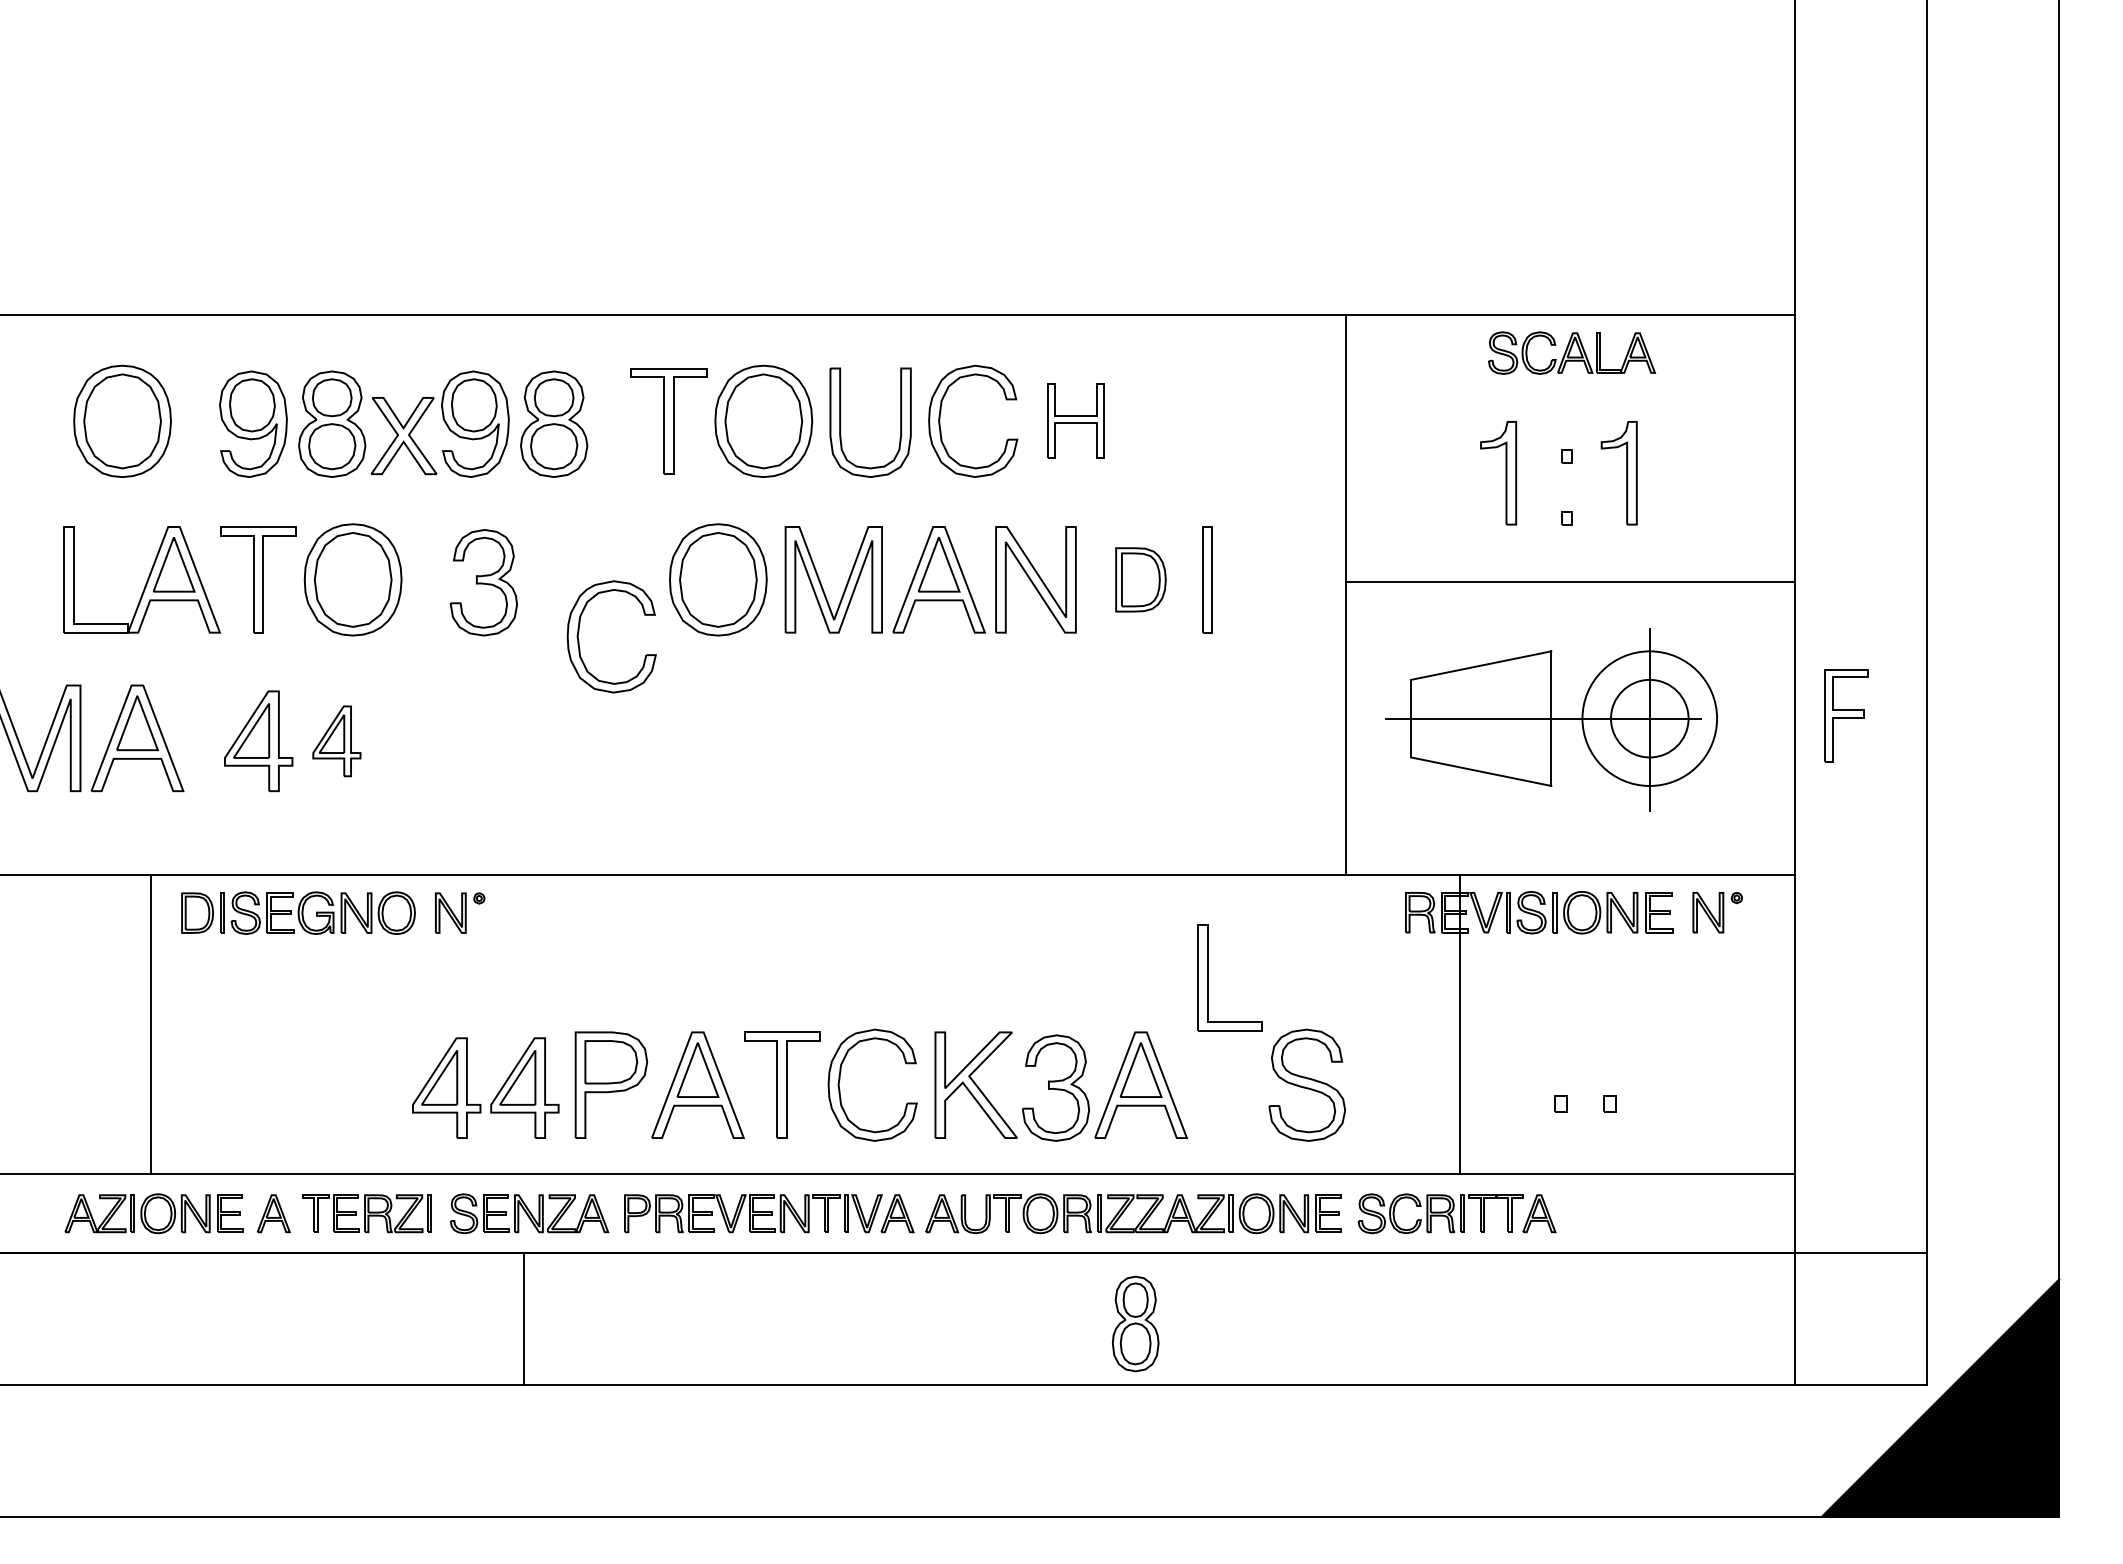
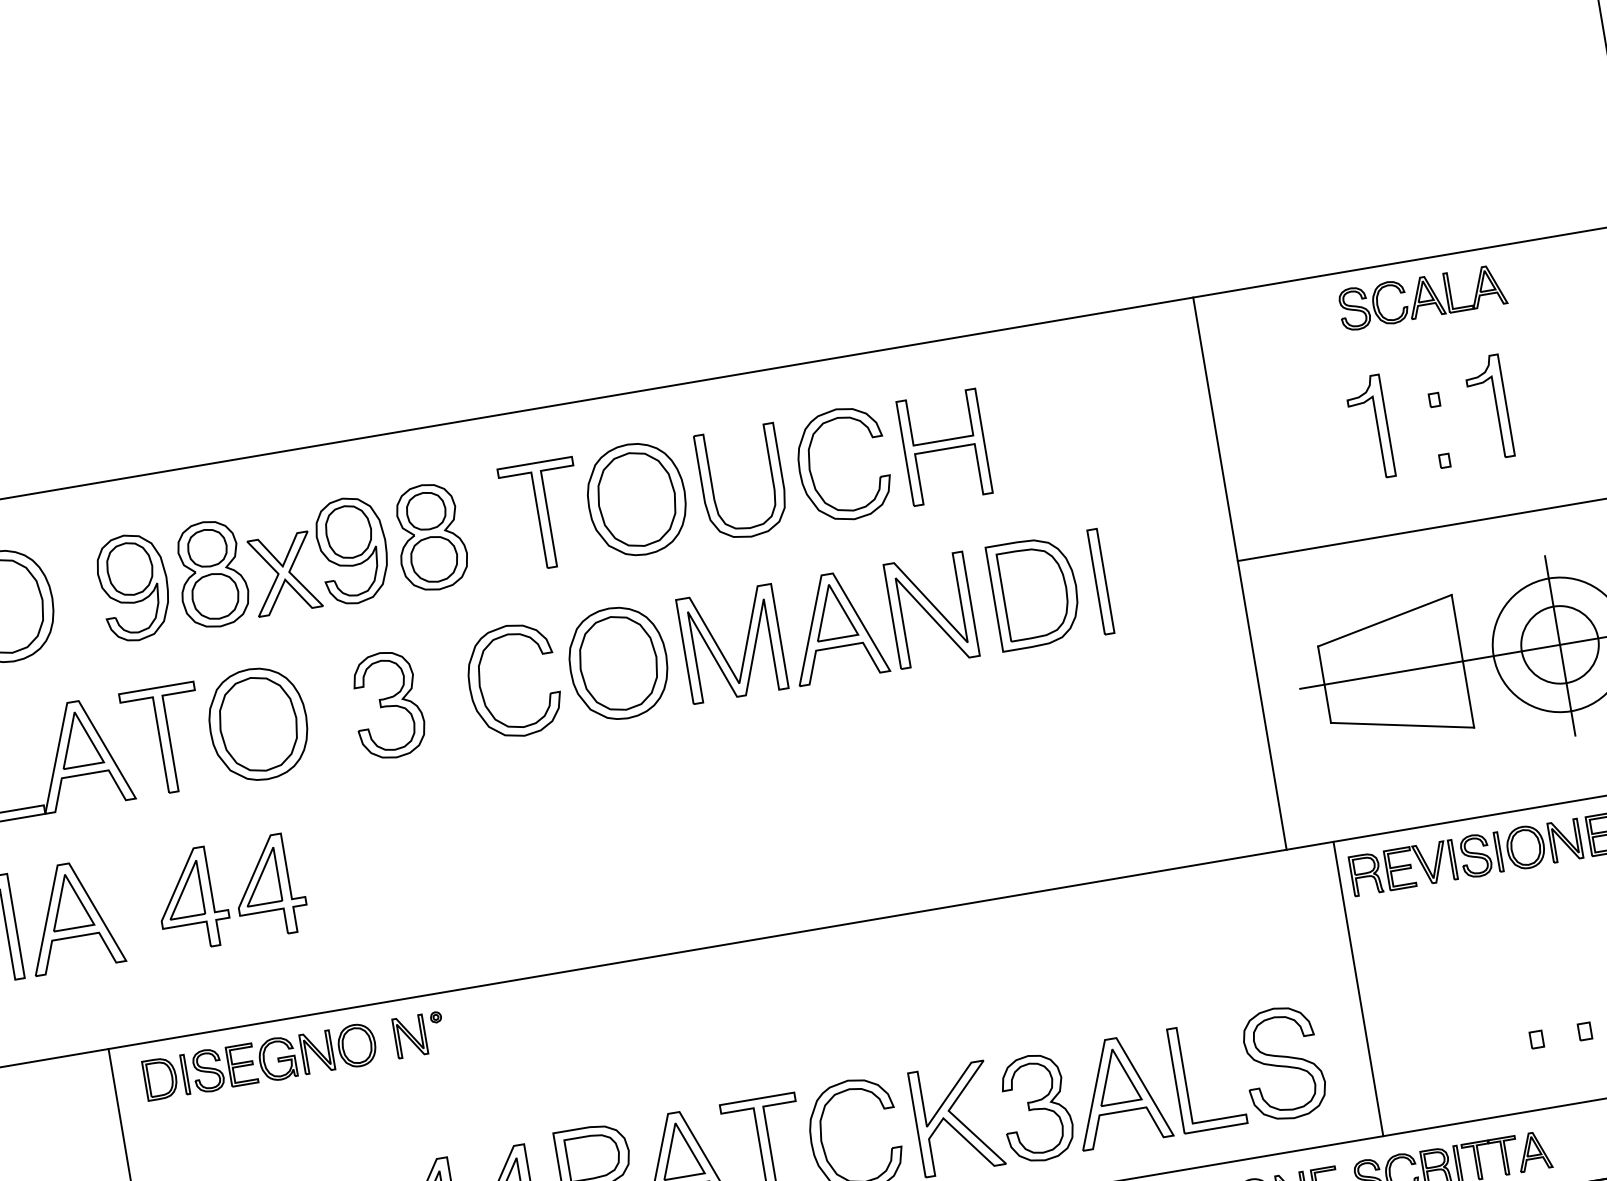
part: (1075, 421) -> (944, 447), size x1.43
part: (1140, 579) -> (1034, 592), size x1.67
part: (579, 632) -> (480, 682), moved
part: (336, 741) -> (268, 886), size x1.43
part: (1208, 977) -> (1185, 1079), moved
line: (1459, 1024) -> (1358, 989), moved

